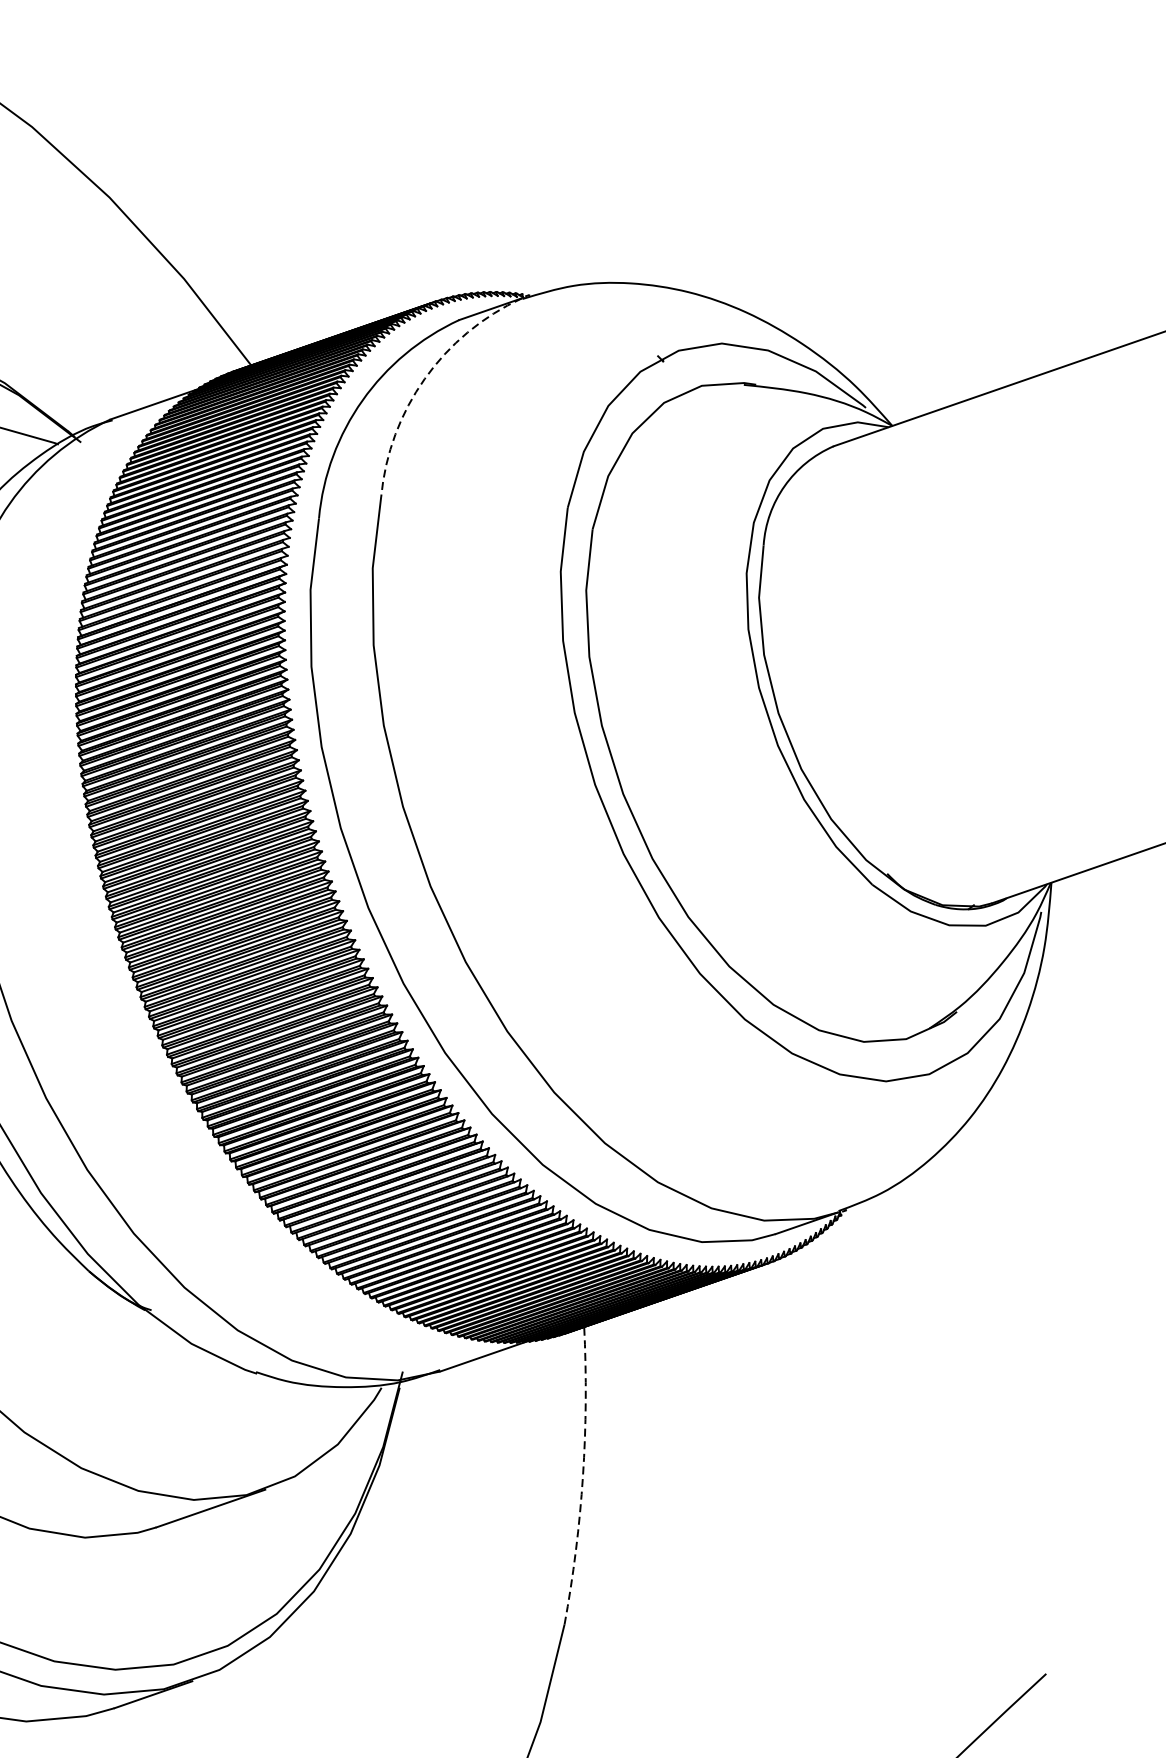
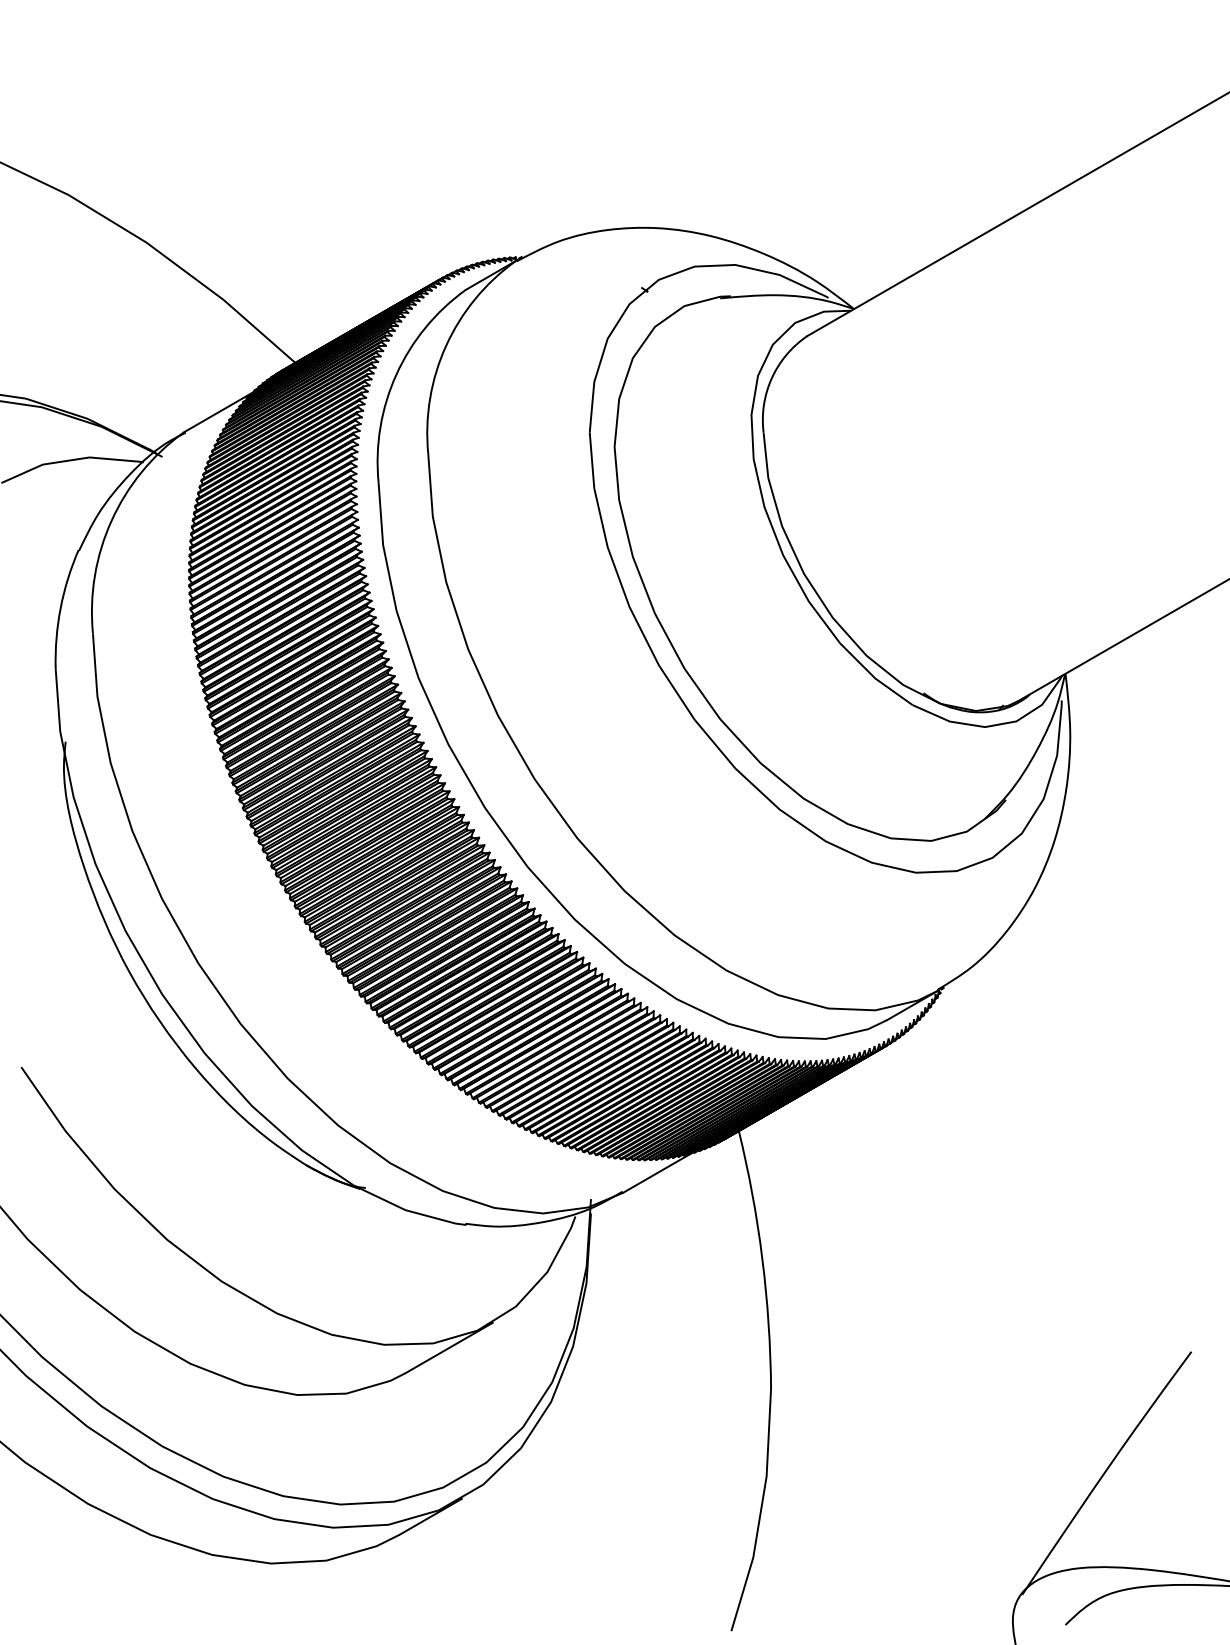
arc: (425, 378) -> (446, 345), dashed -> solid
arc: (583, 1475) -> (762, 1258), dashed -> solid

